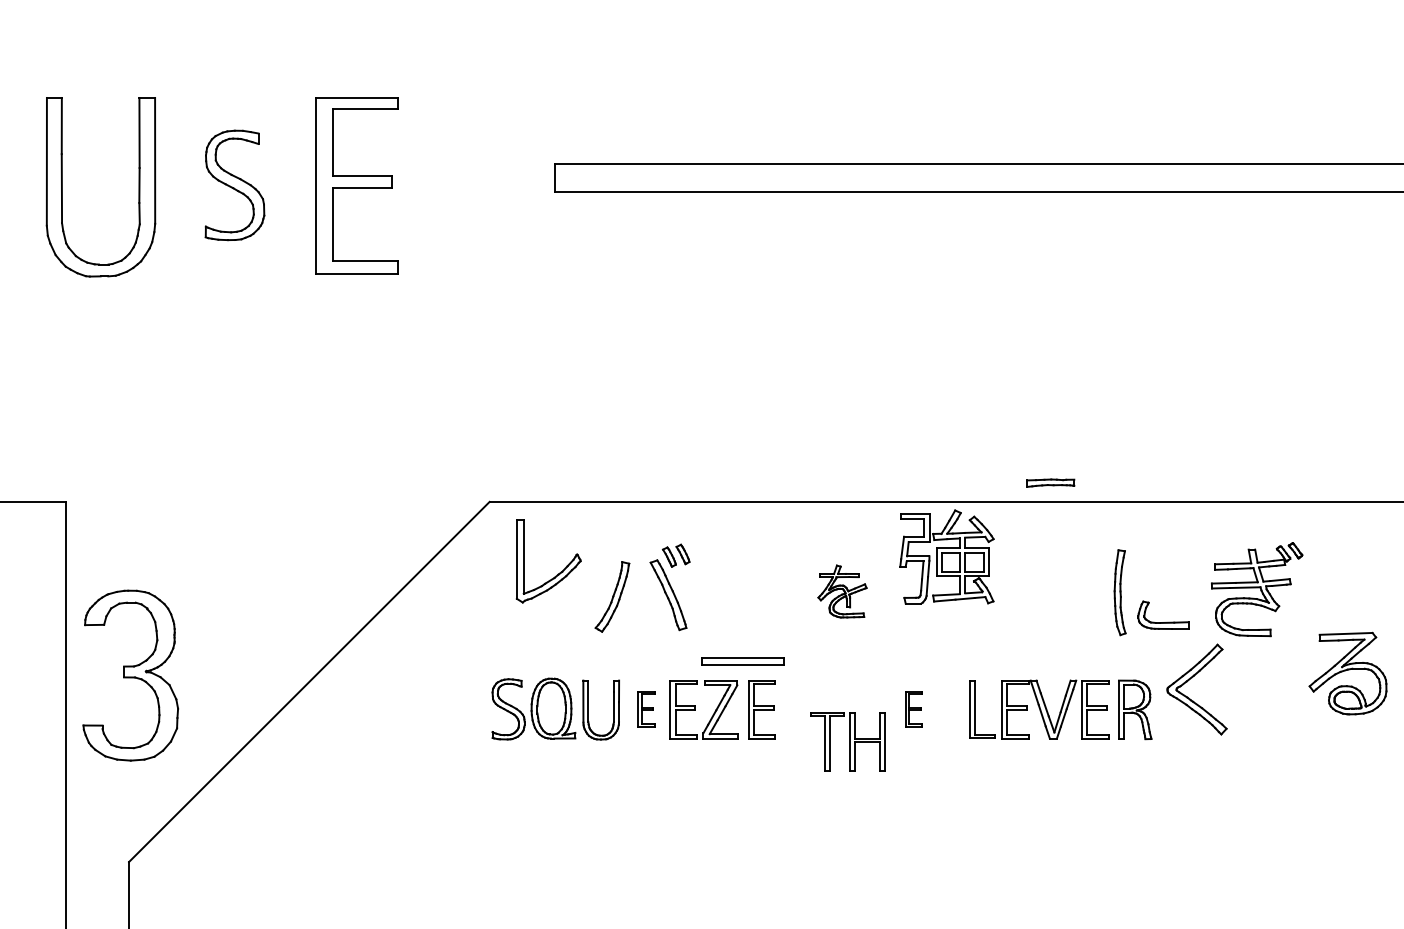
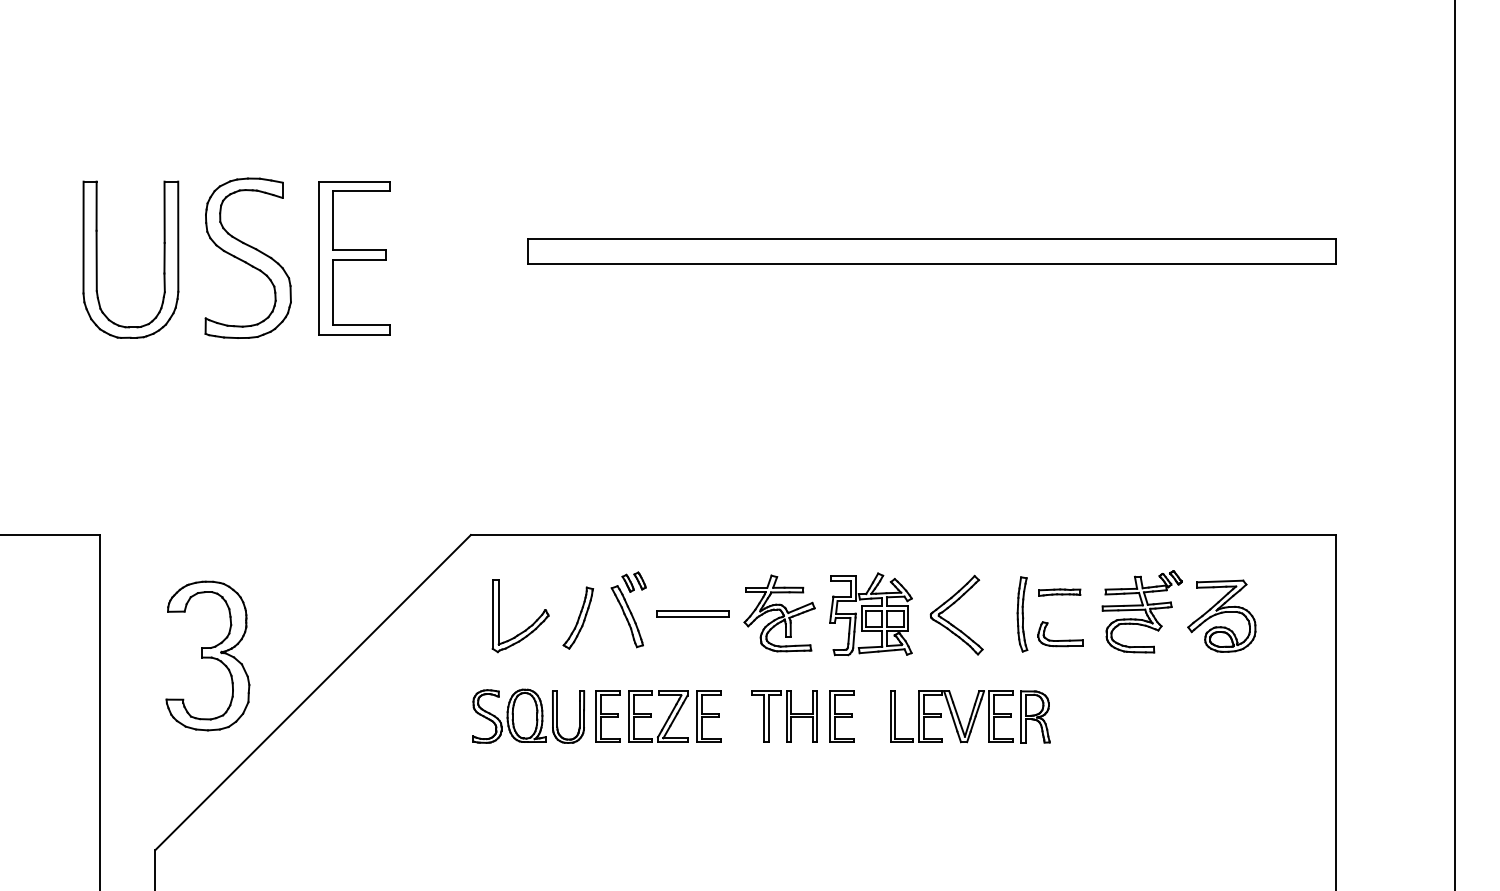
part: (234, 184) -> (247, 257), size x1.67
part: (1050, 482) -> (1059, 592), moved
part: (946, 557) -> (870, 614), moved
part: (557, 573) -> (528, 626), moved
part: (842, 591) -> (779, 613), size x1.67
part: (742, 660) -> (692, 613), moved
part: (1347, 672) -> (1221, 615), moved
part: (130, 675) -> (207, 655), moved
part: (1189, 680) -> (950, 607), moved
part: (645, 709) -> (607, 716), size x1.67
part: (913, 709) -> (841, 716), size x1.67
part: (848, 741) -> (784, 716), moved

